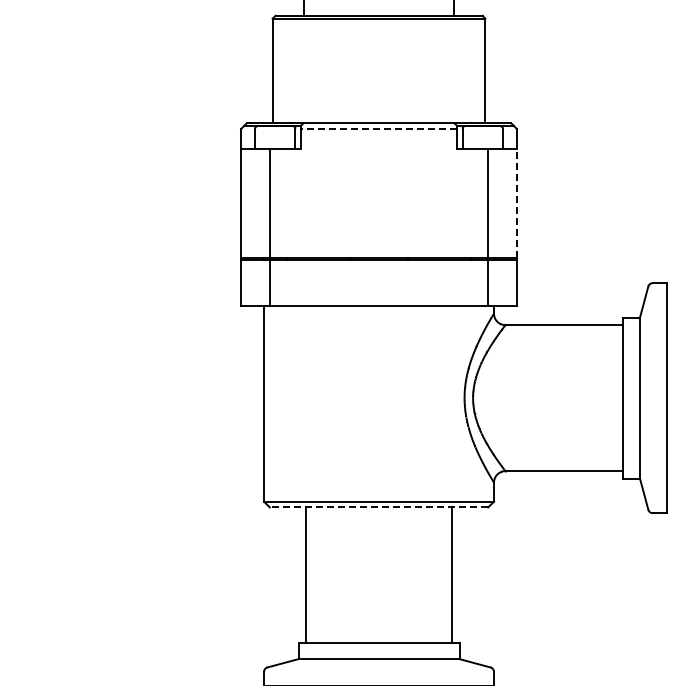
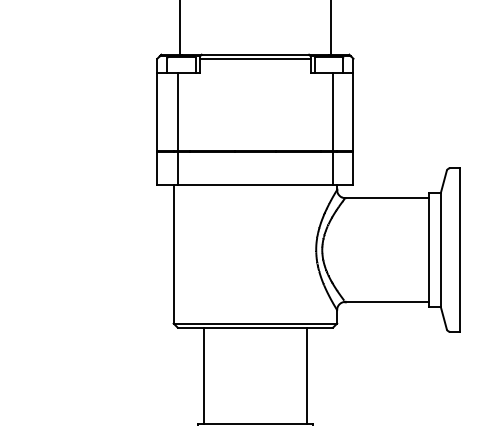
line: (379, 129) -> (255, 59), dashed -> solid
line: (517, 203) -> (353, 111), dashed -> solid
line: (378, 507) -> (255, 327), dashed -> solid

